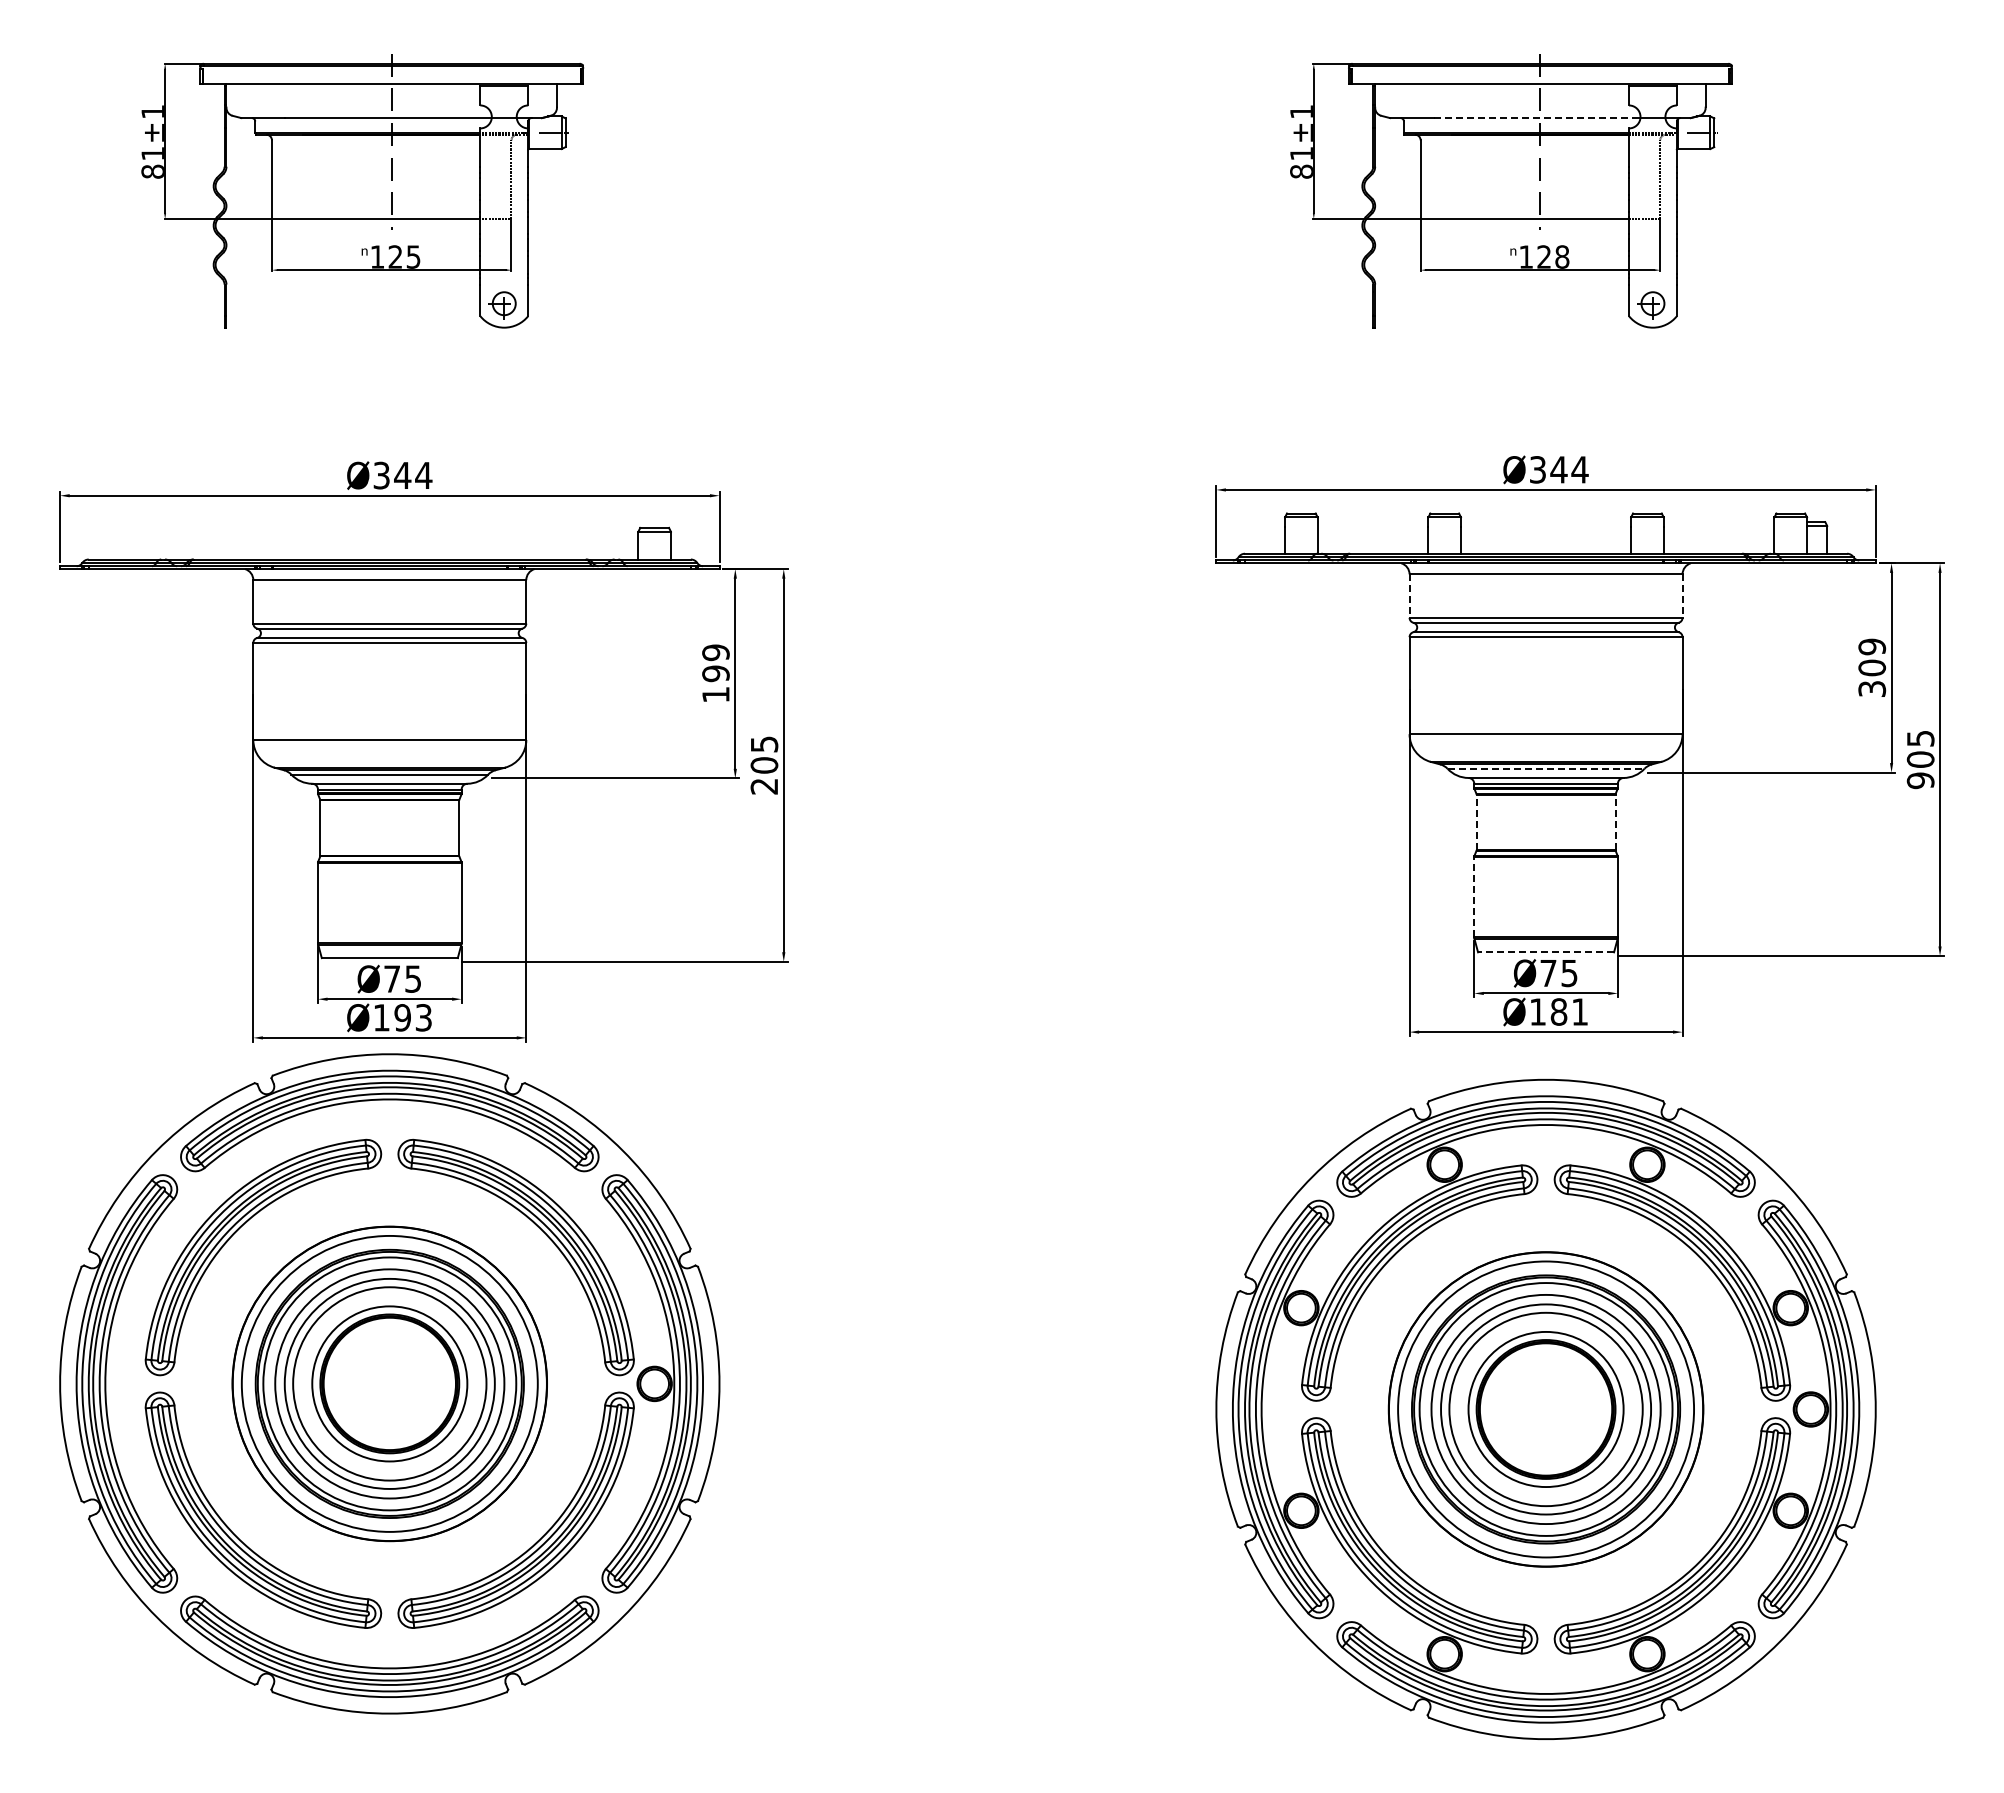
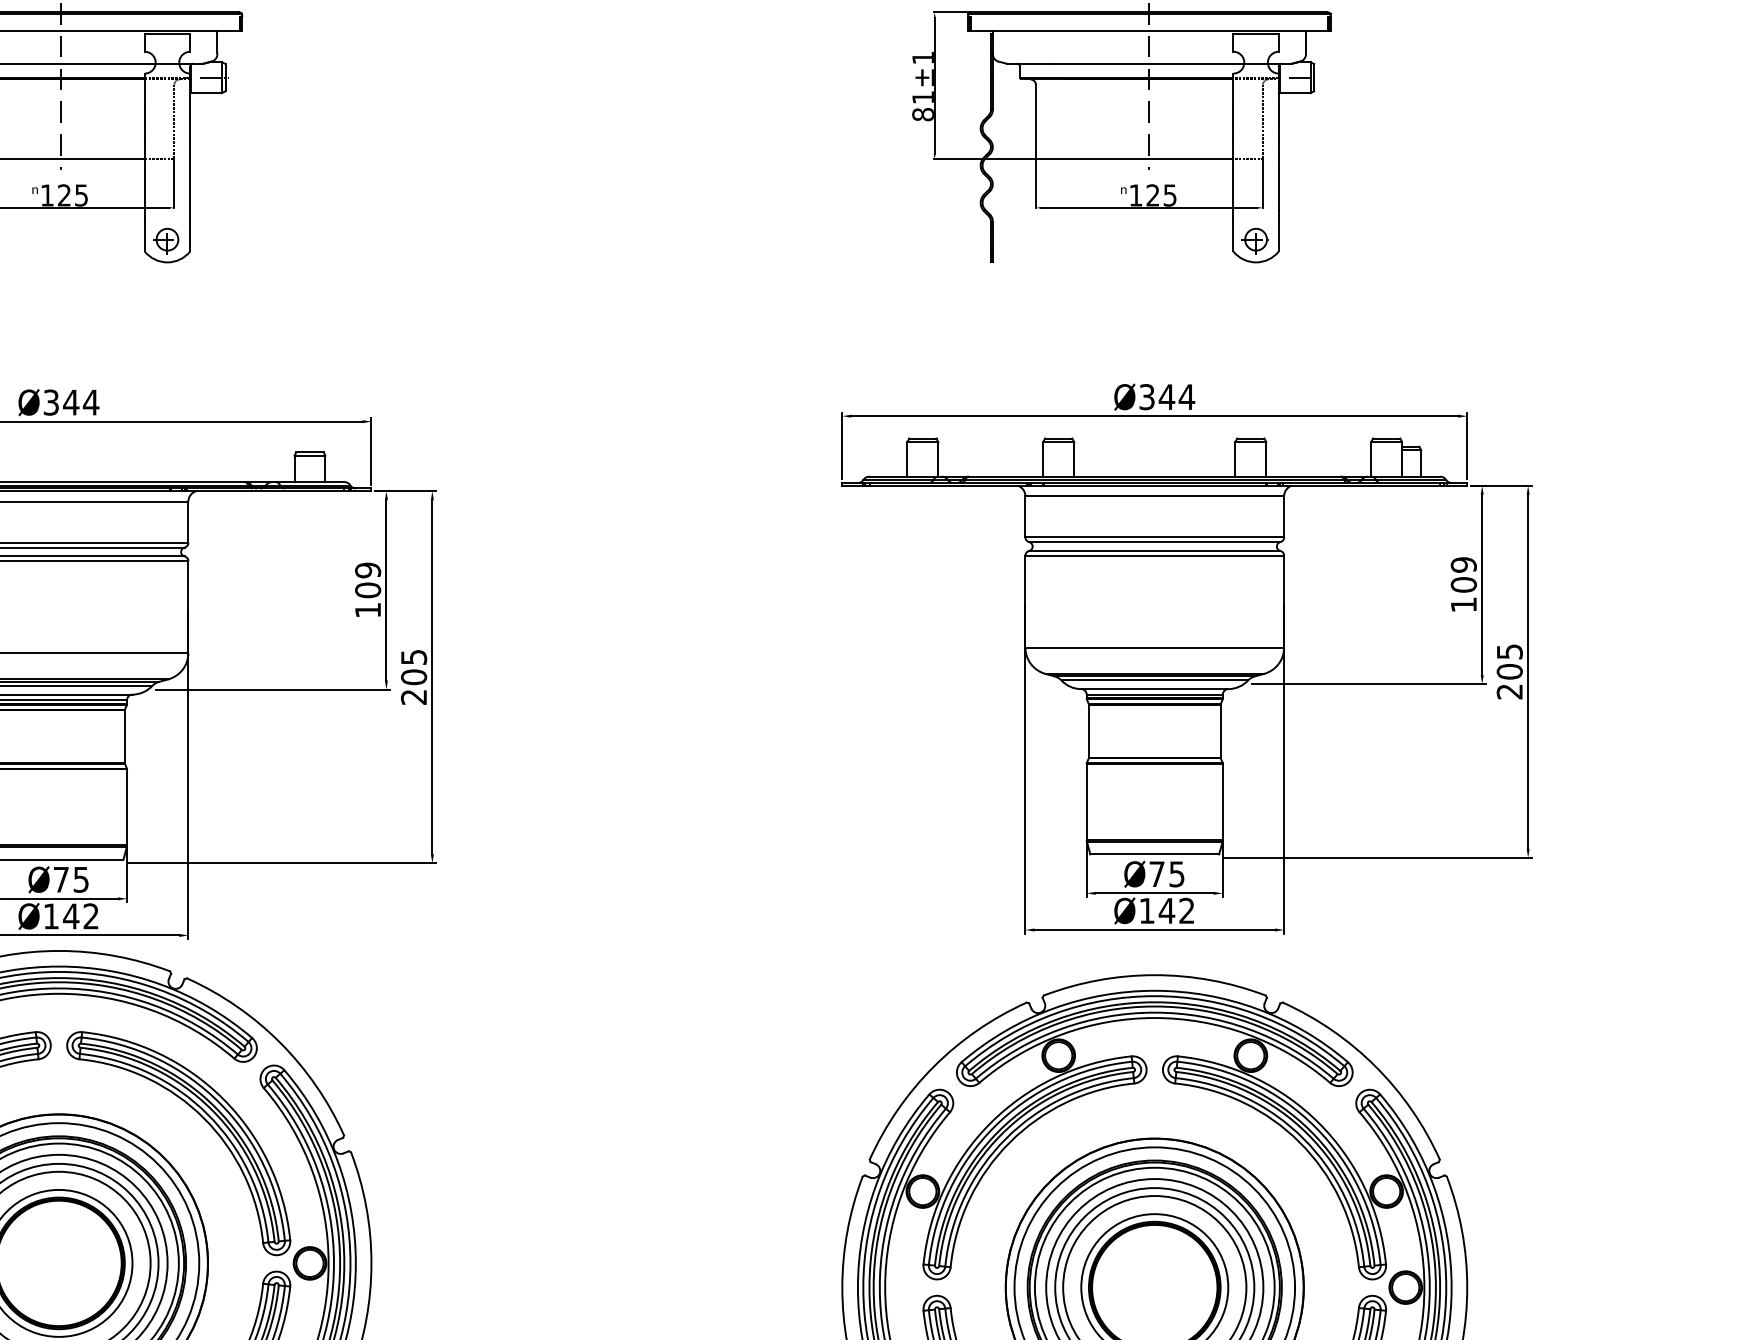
line: (1537, 118) -> (1146, 64), dashed -> solid
text: (1562, 256) -> (1170, 194), 128 -> 125
line: (1409, 596) -> (1025, 517), dashed -> solid
line: (1682, 596) -> (1284, 517), dashed -> solid
text: (715, 673) -> (367, 590), 199 -> 109
text: (1872, 688) -> (1464, 604), 309 -> 109
line: (1546, 768) -> (1155, 680), dashed -> solid
text: (1920, 780) -> (1509, 691), 905 -> 205
line: (1476, 822) -> (1088, 731), dashed -> solid
line: (1615, 822) -> (1220, 731), dashed -> solid
line: (1474, 896) -> (1086, 801), dashed -> solid
line: (1545, 952) -> (1154, 854), dashed -> solid
text: (1568, 1011) -> (1176, 910), Ø181 -> Ø142
text: (412, 1017) -> (80, 916), Ø193 -> Ø142

